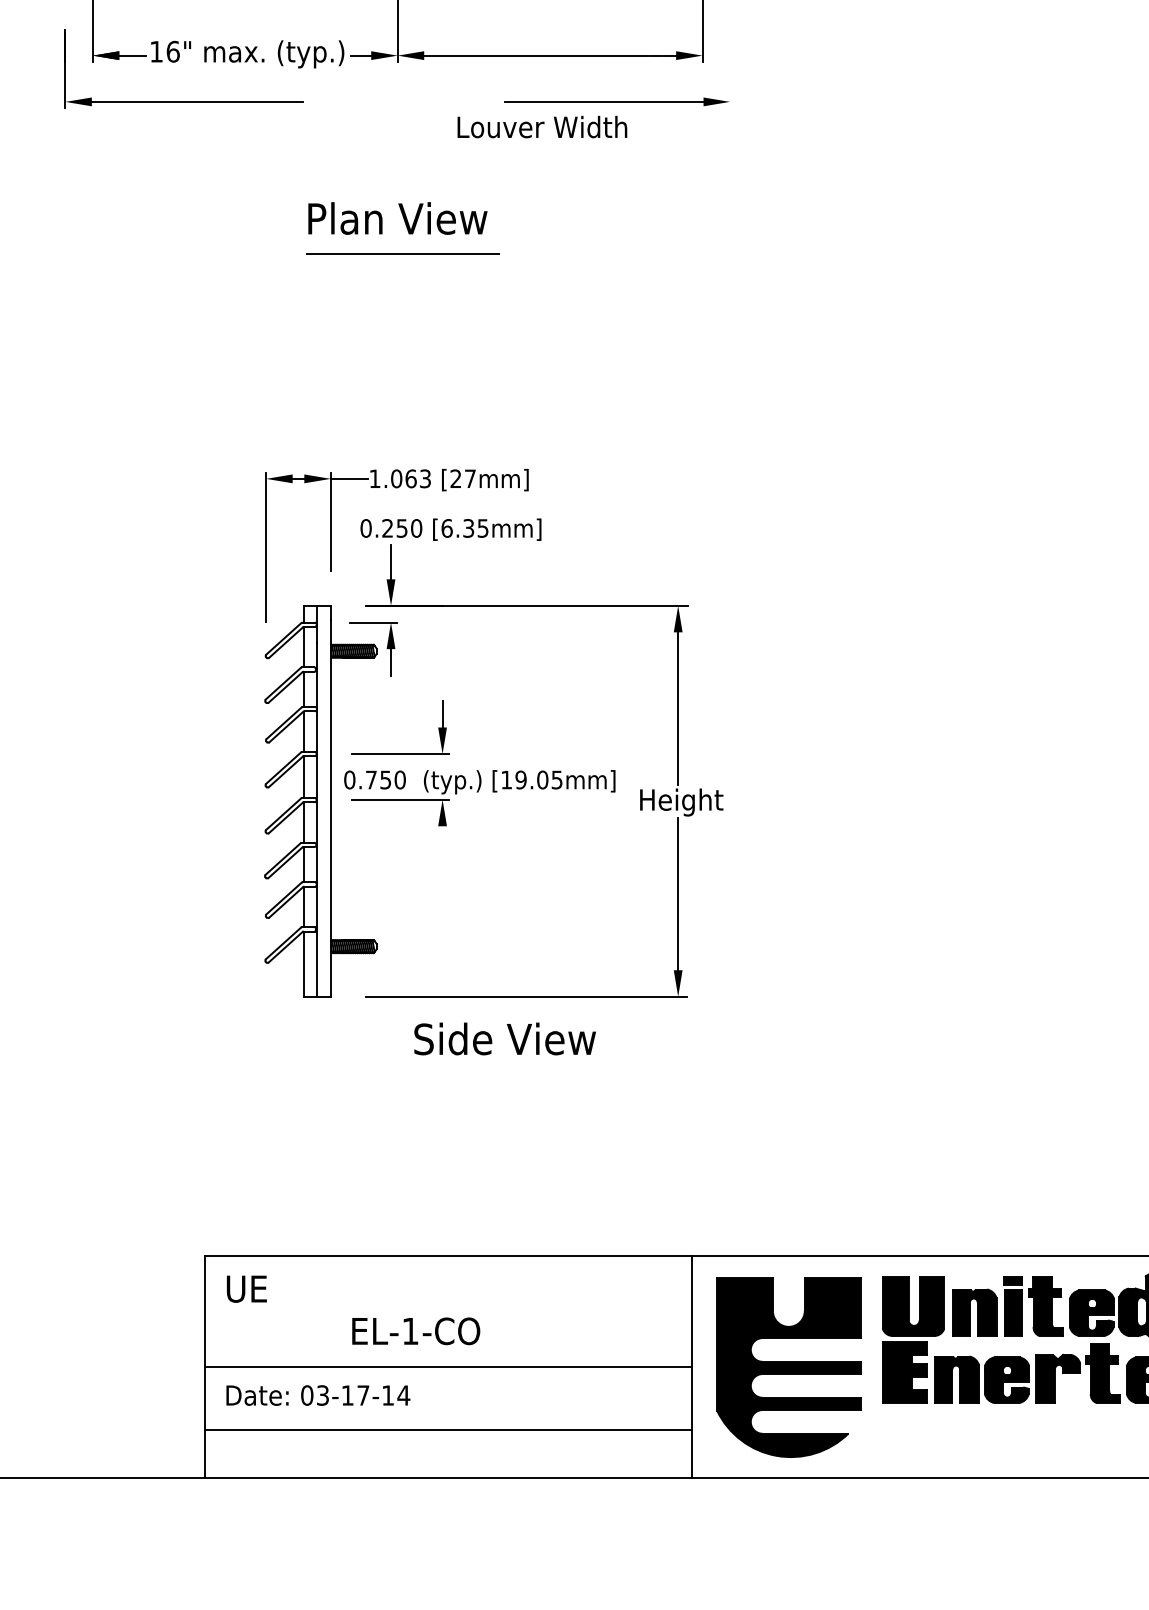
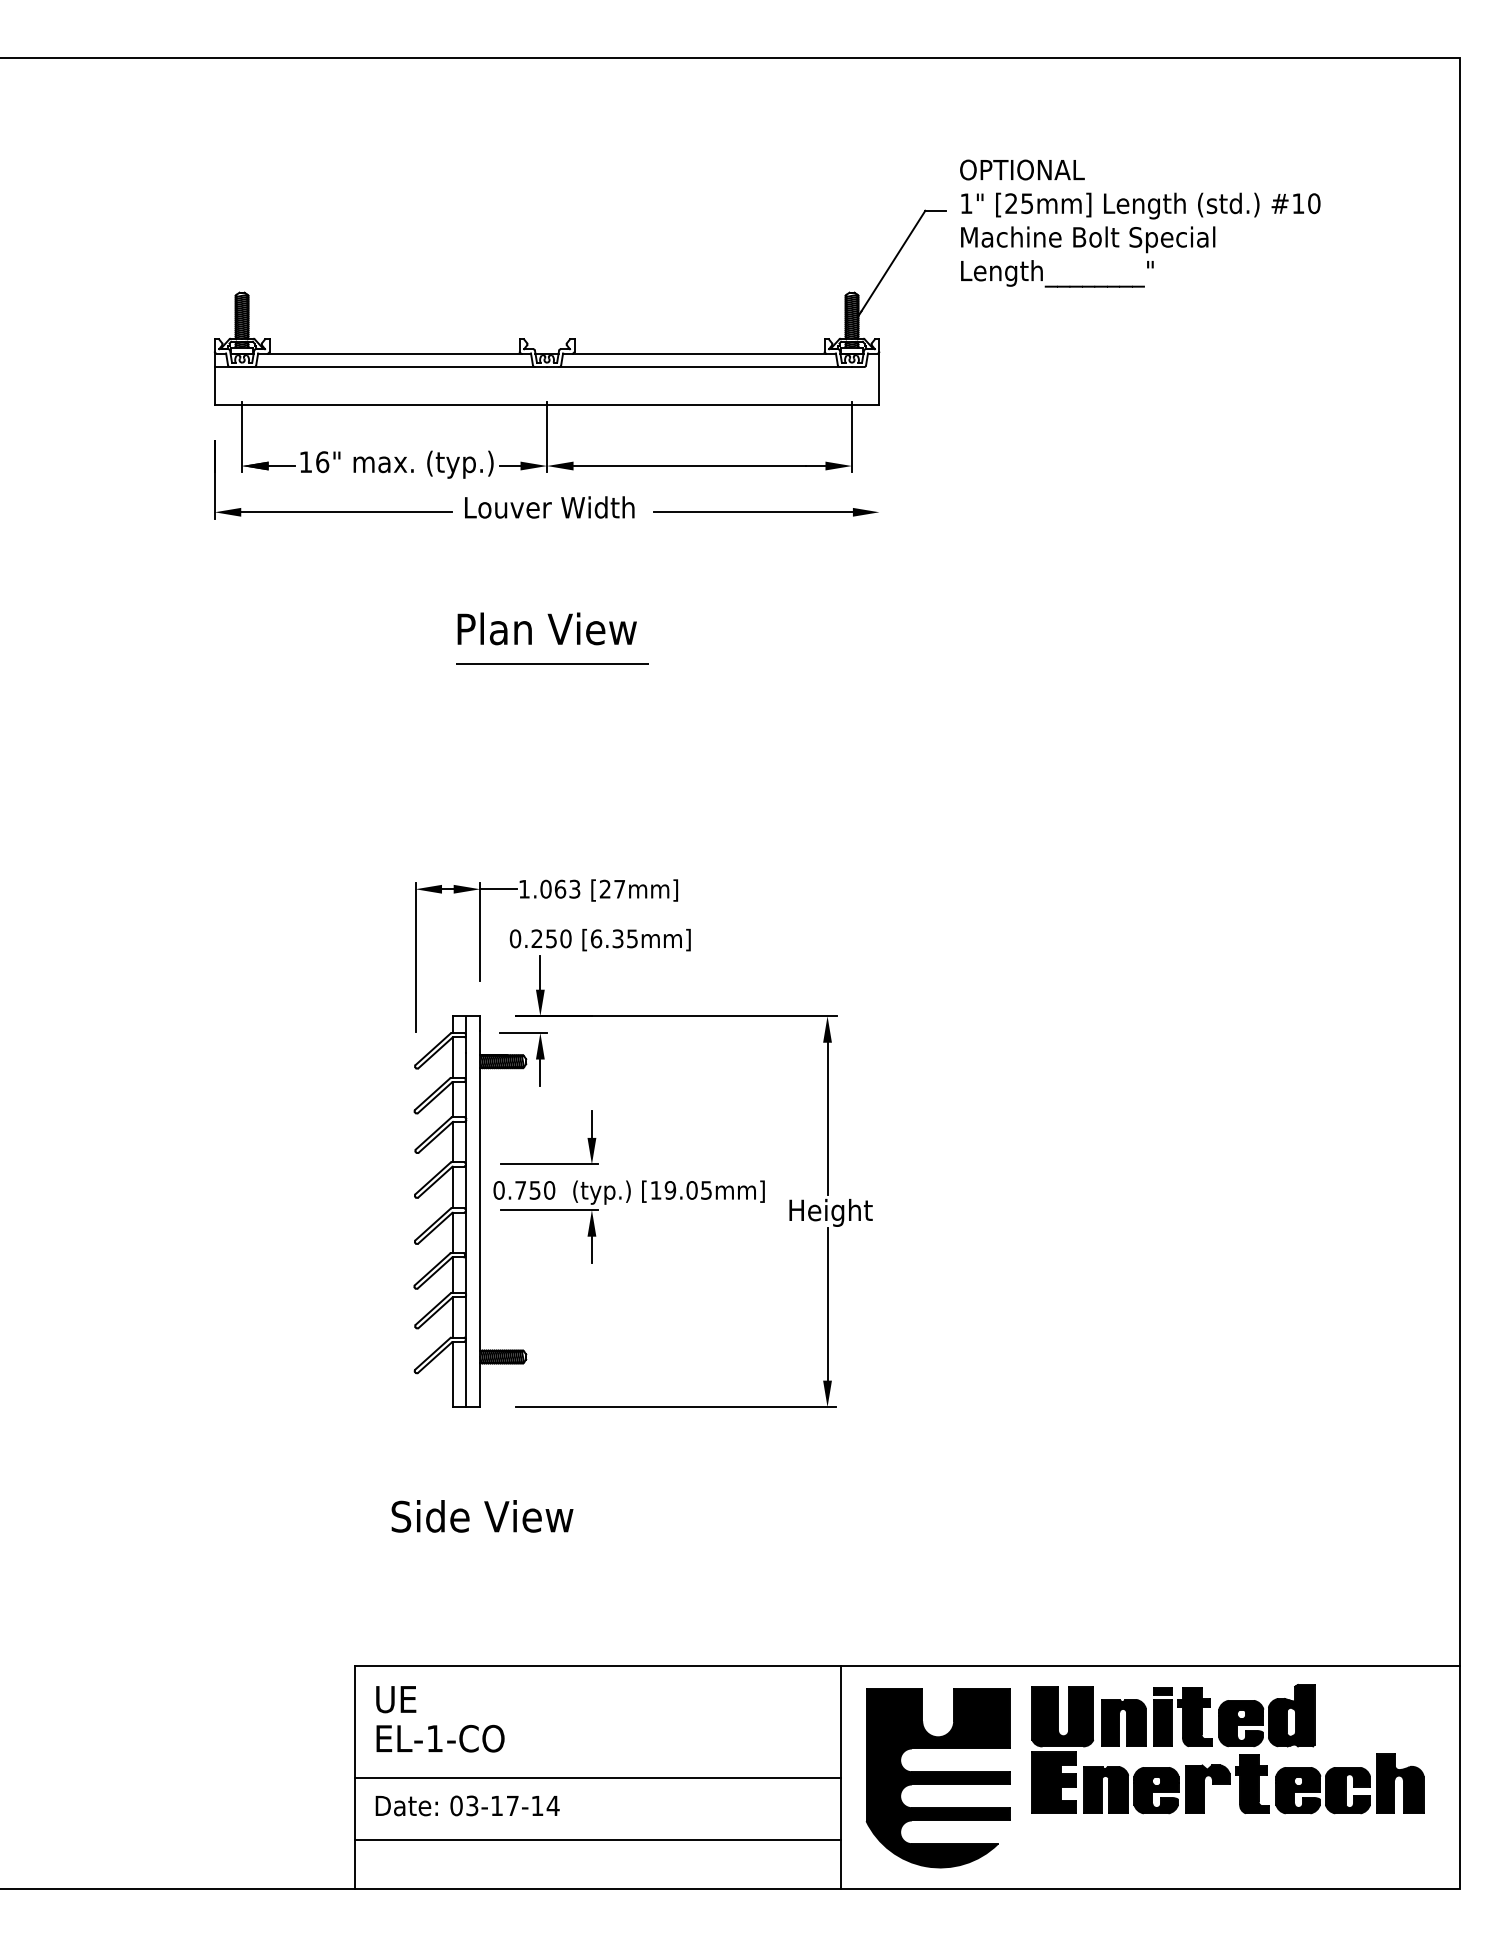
text: (542, 127) -> (549, 507), moved
line: (442, 839) -> (591, 1249), added
text: (505, 1039) -> (482, 1516), moved
text: (416, 1331) -> (440, 1738), moved

